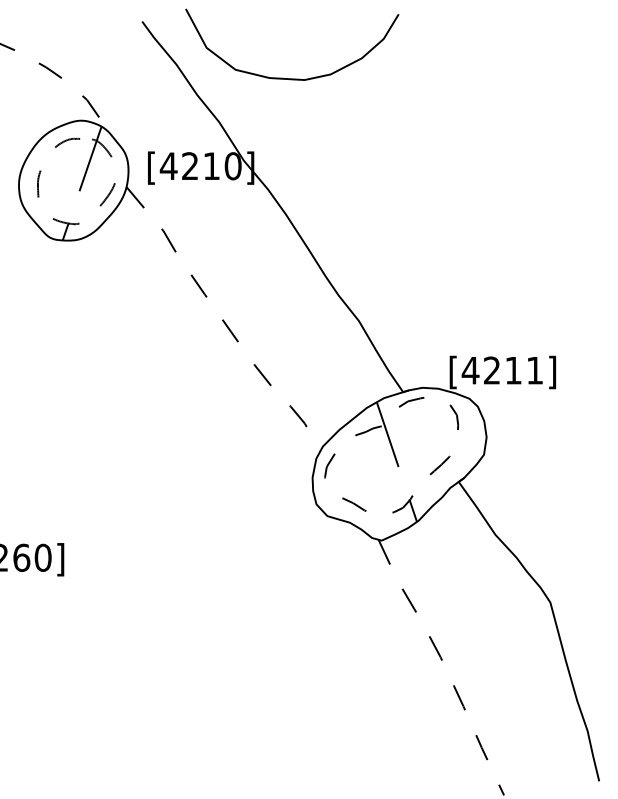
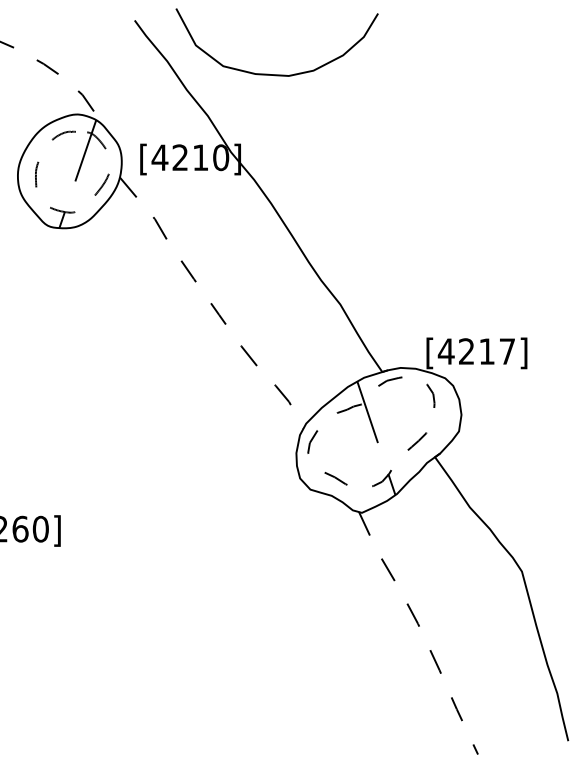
text: (535, 370) -> (507, 351), [4211] -> [4217]

